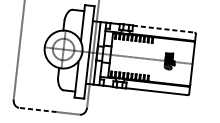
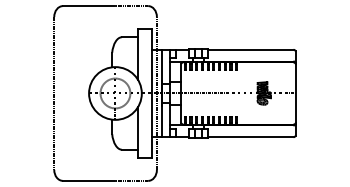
line: (163, 28) -> (250, 49), dashed -> solid
line: (37, 109) -> (88, 180), dashed -> solid

